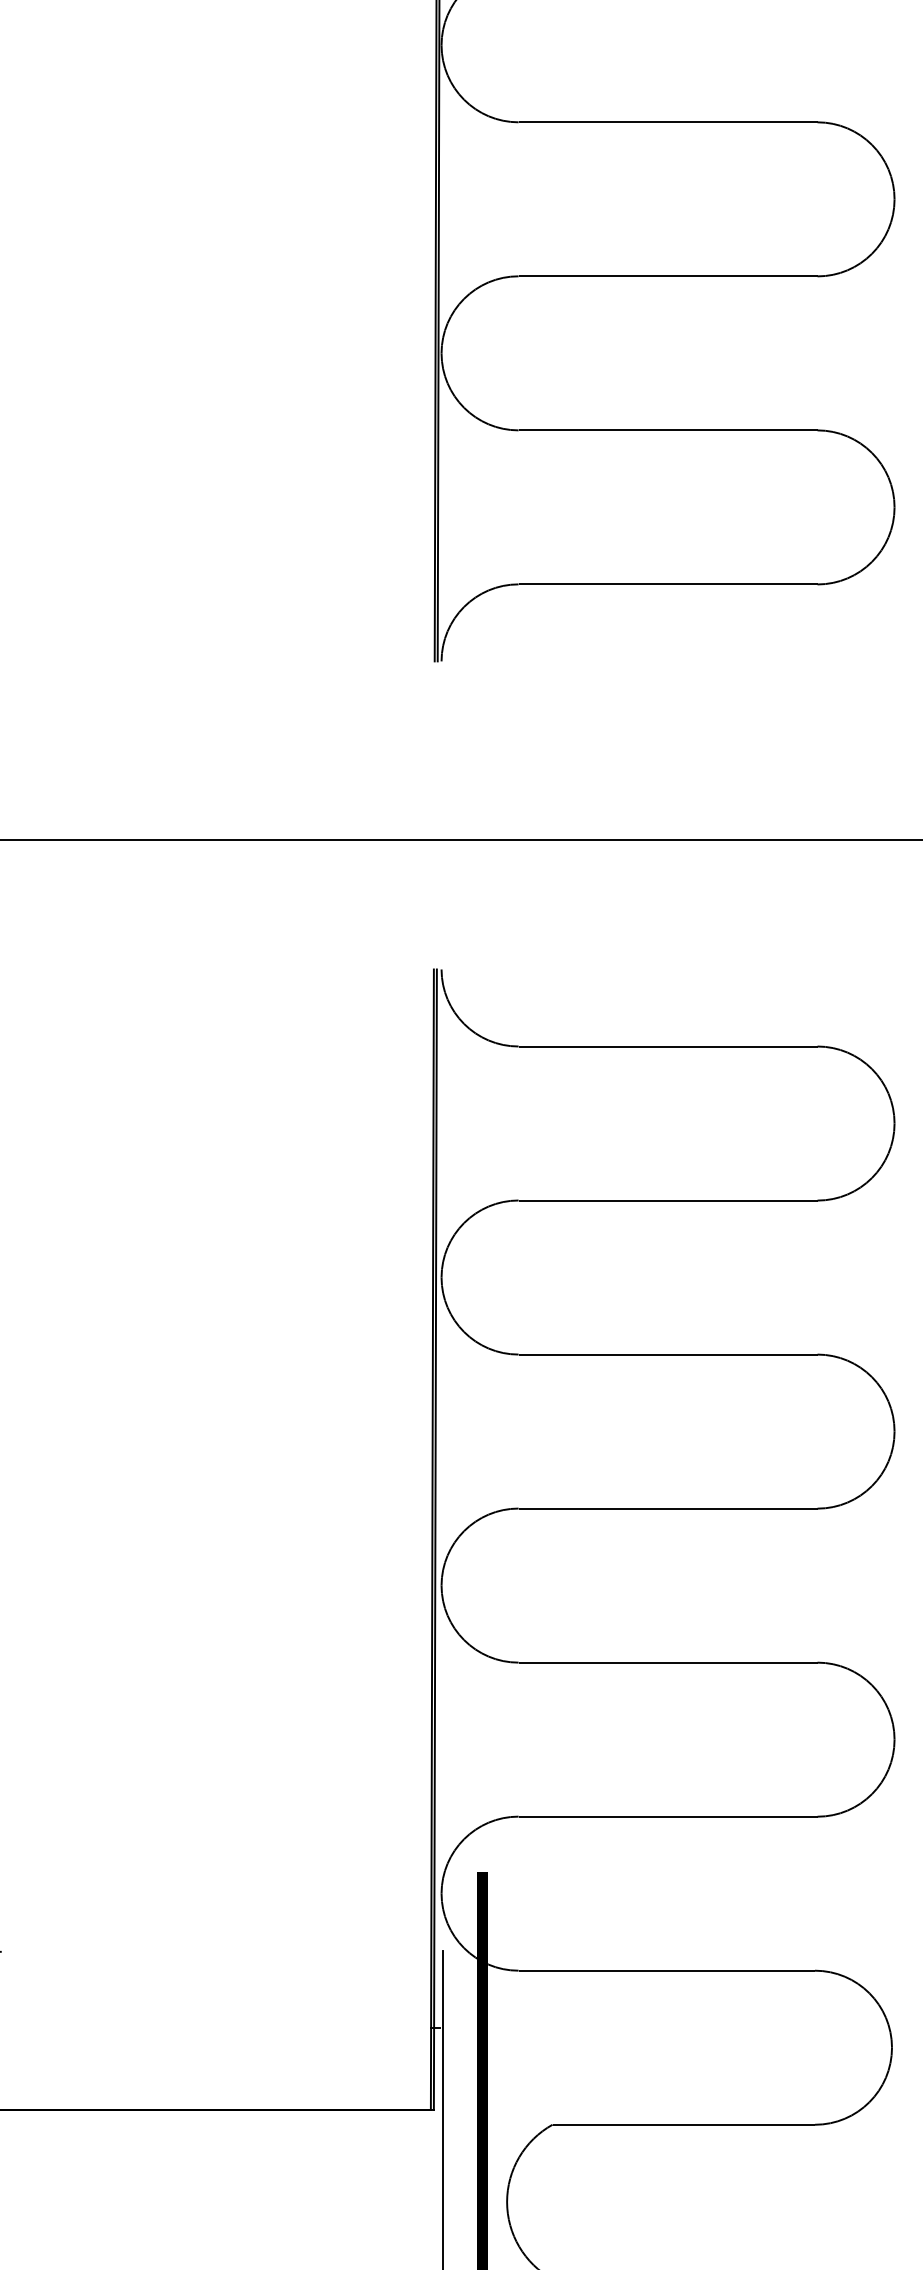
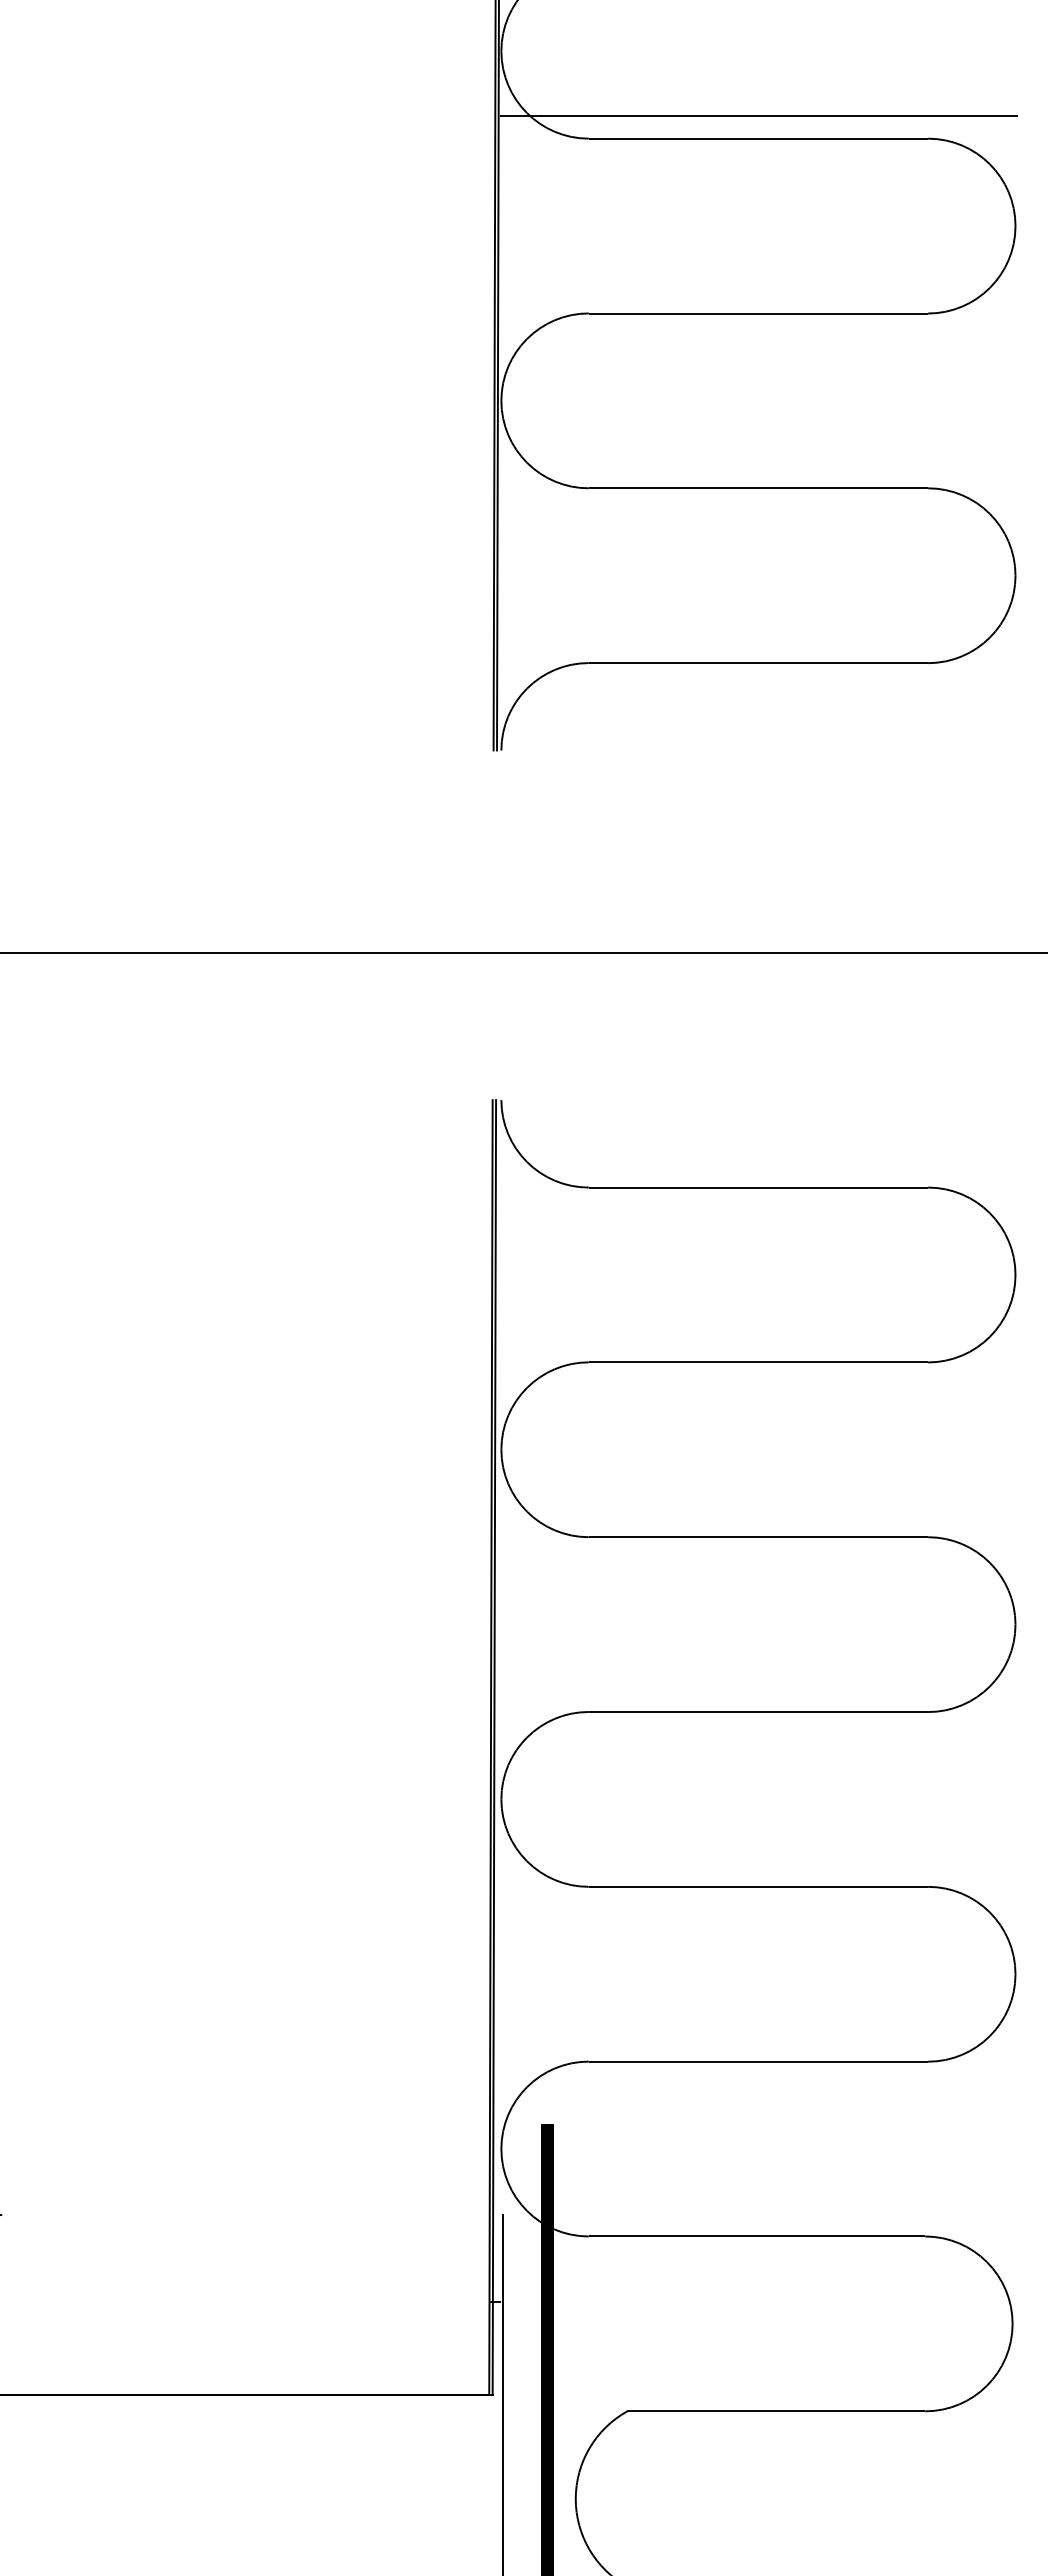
line: (668, 101) -> (758, 115), added

